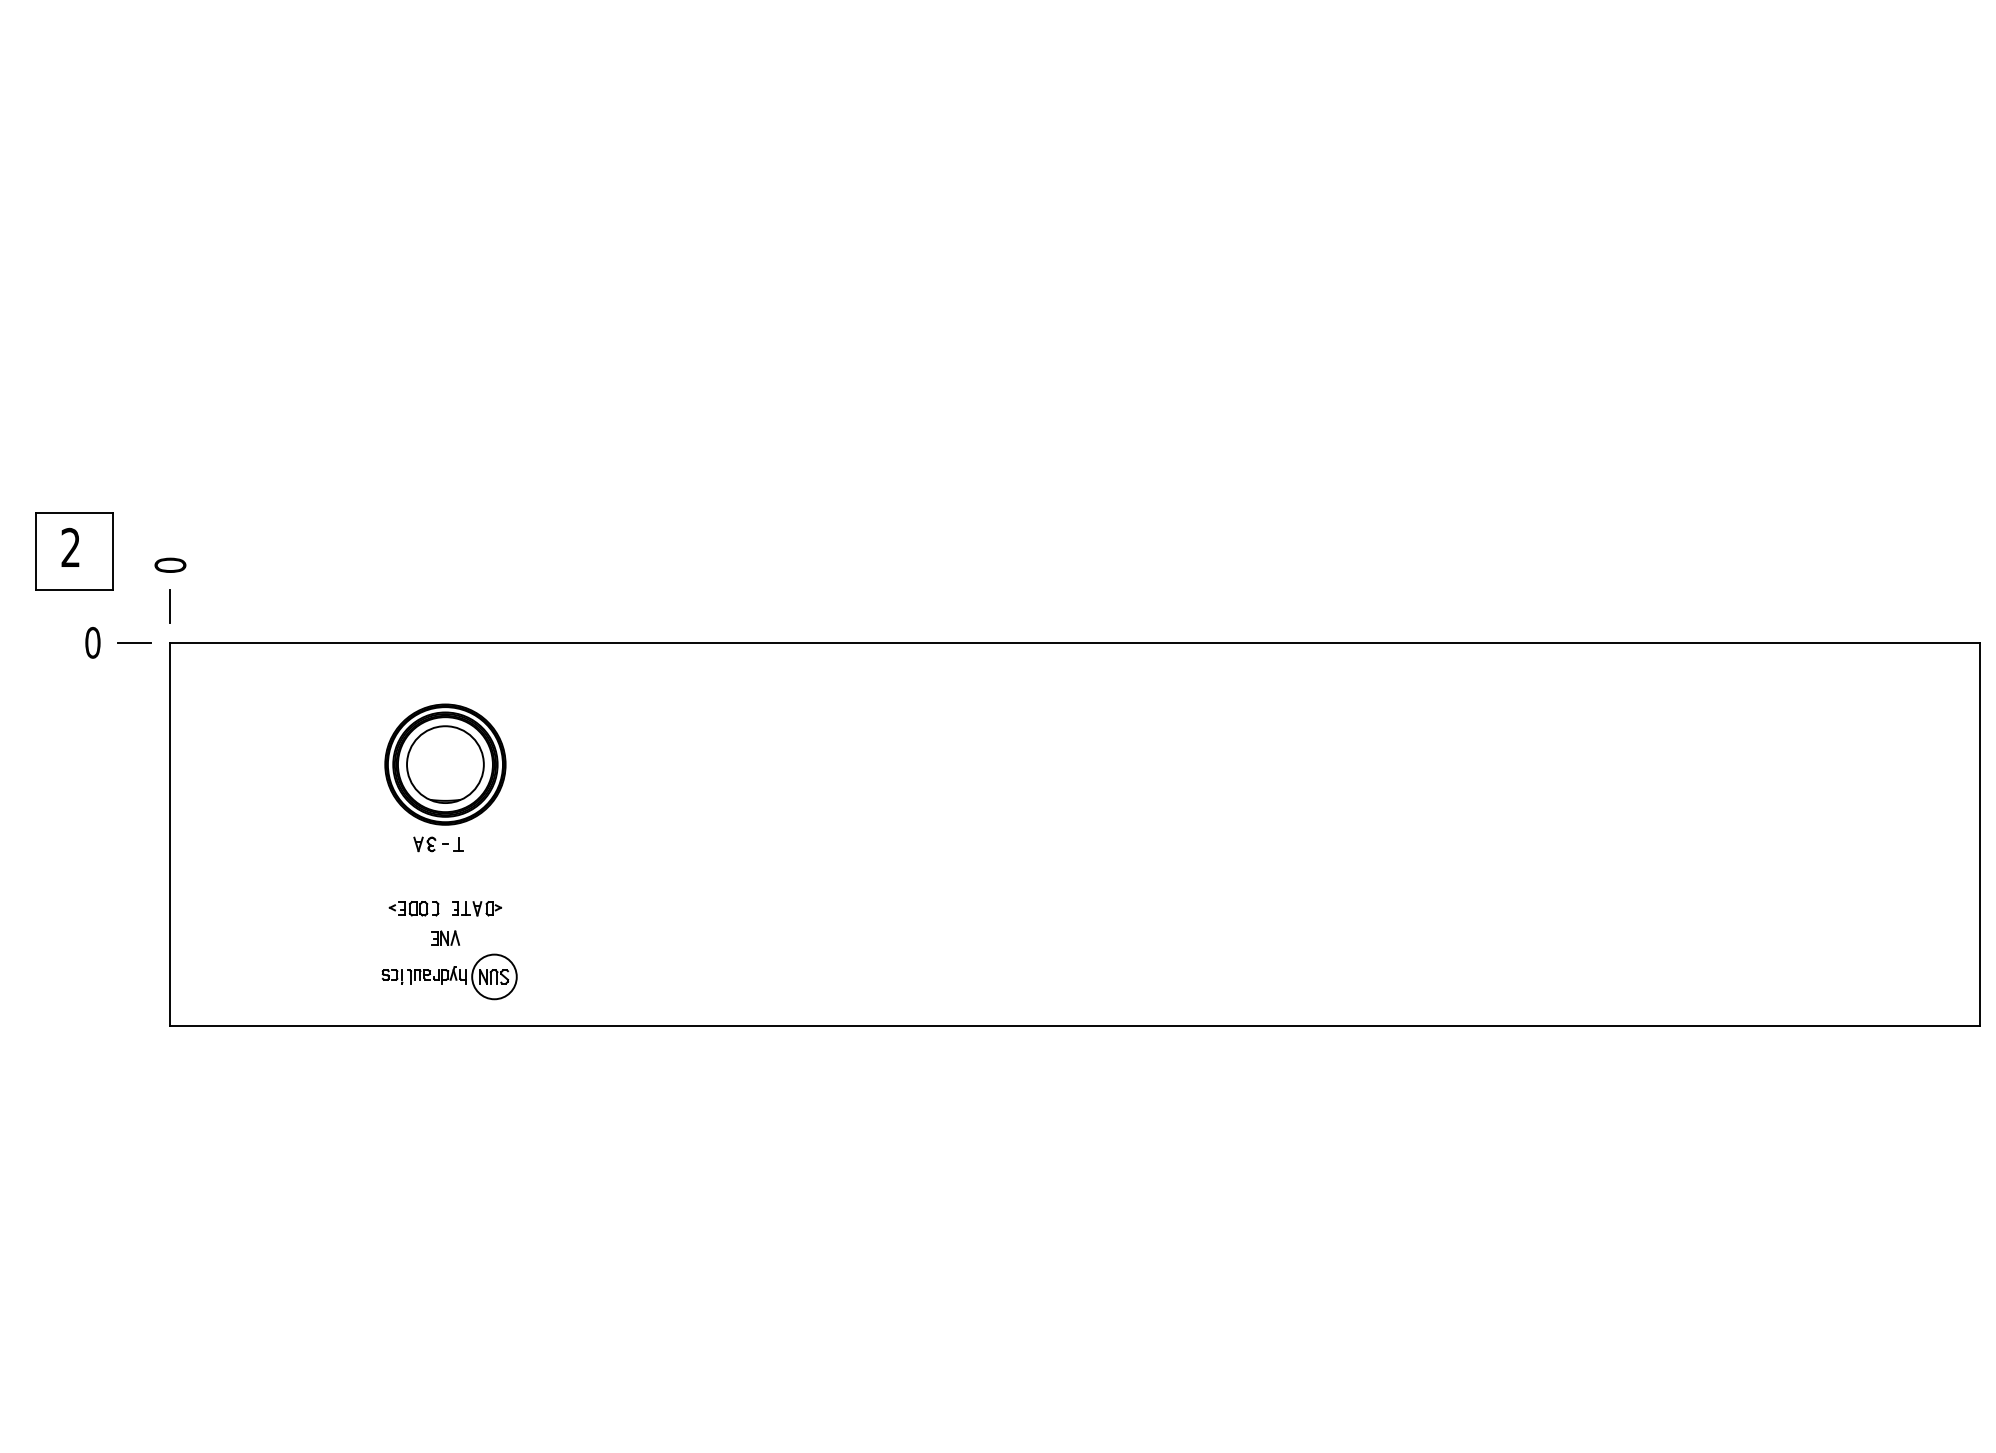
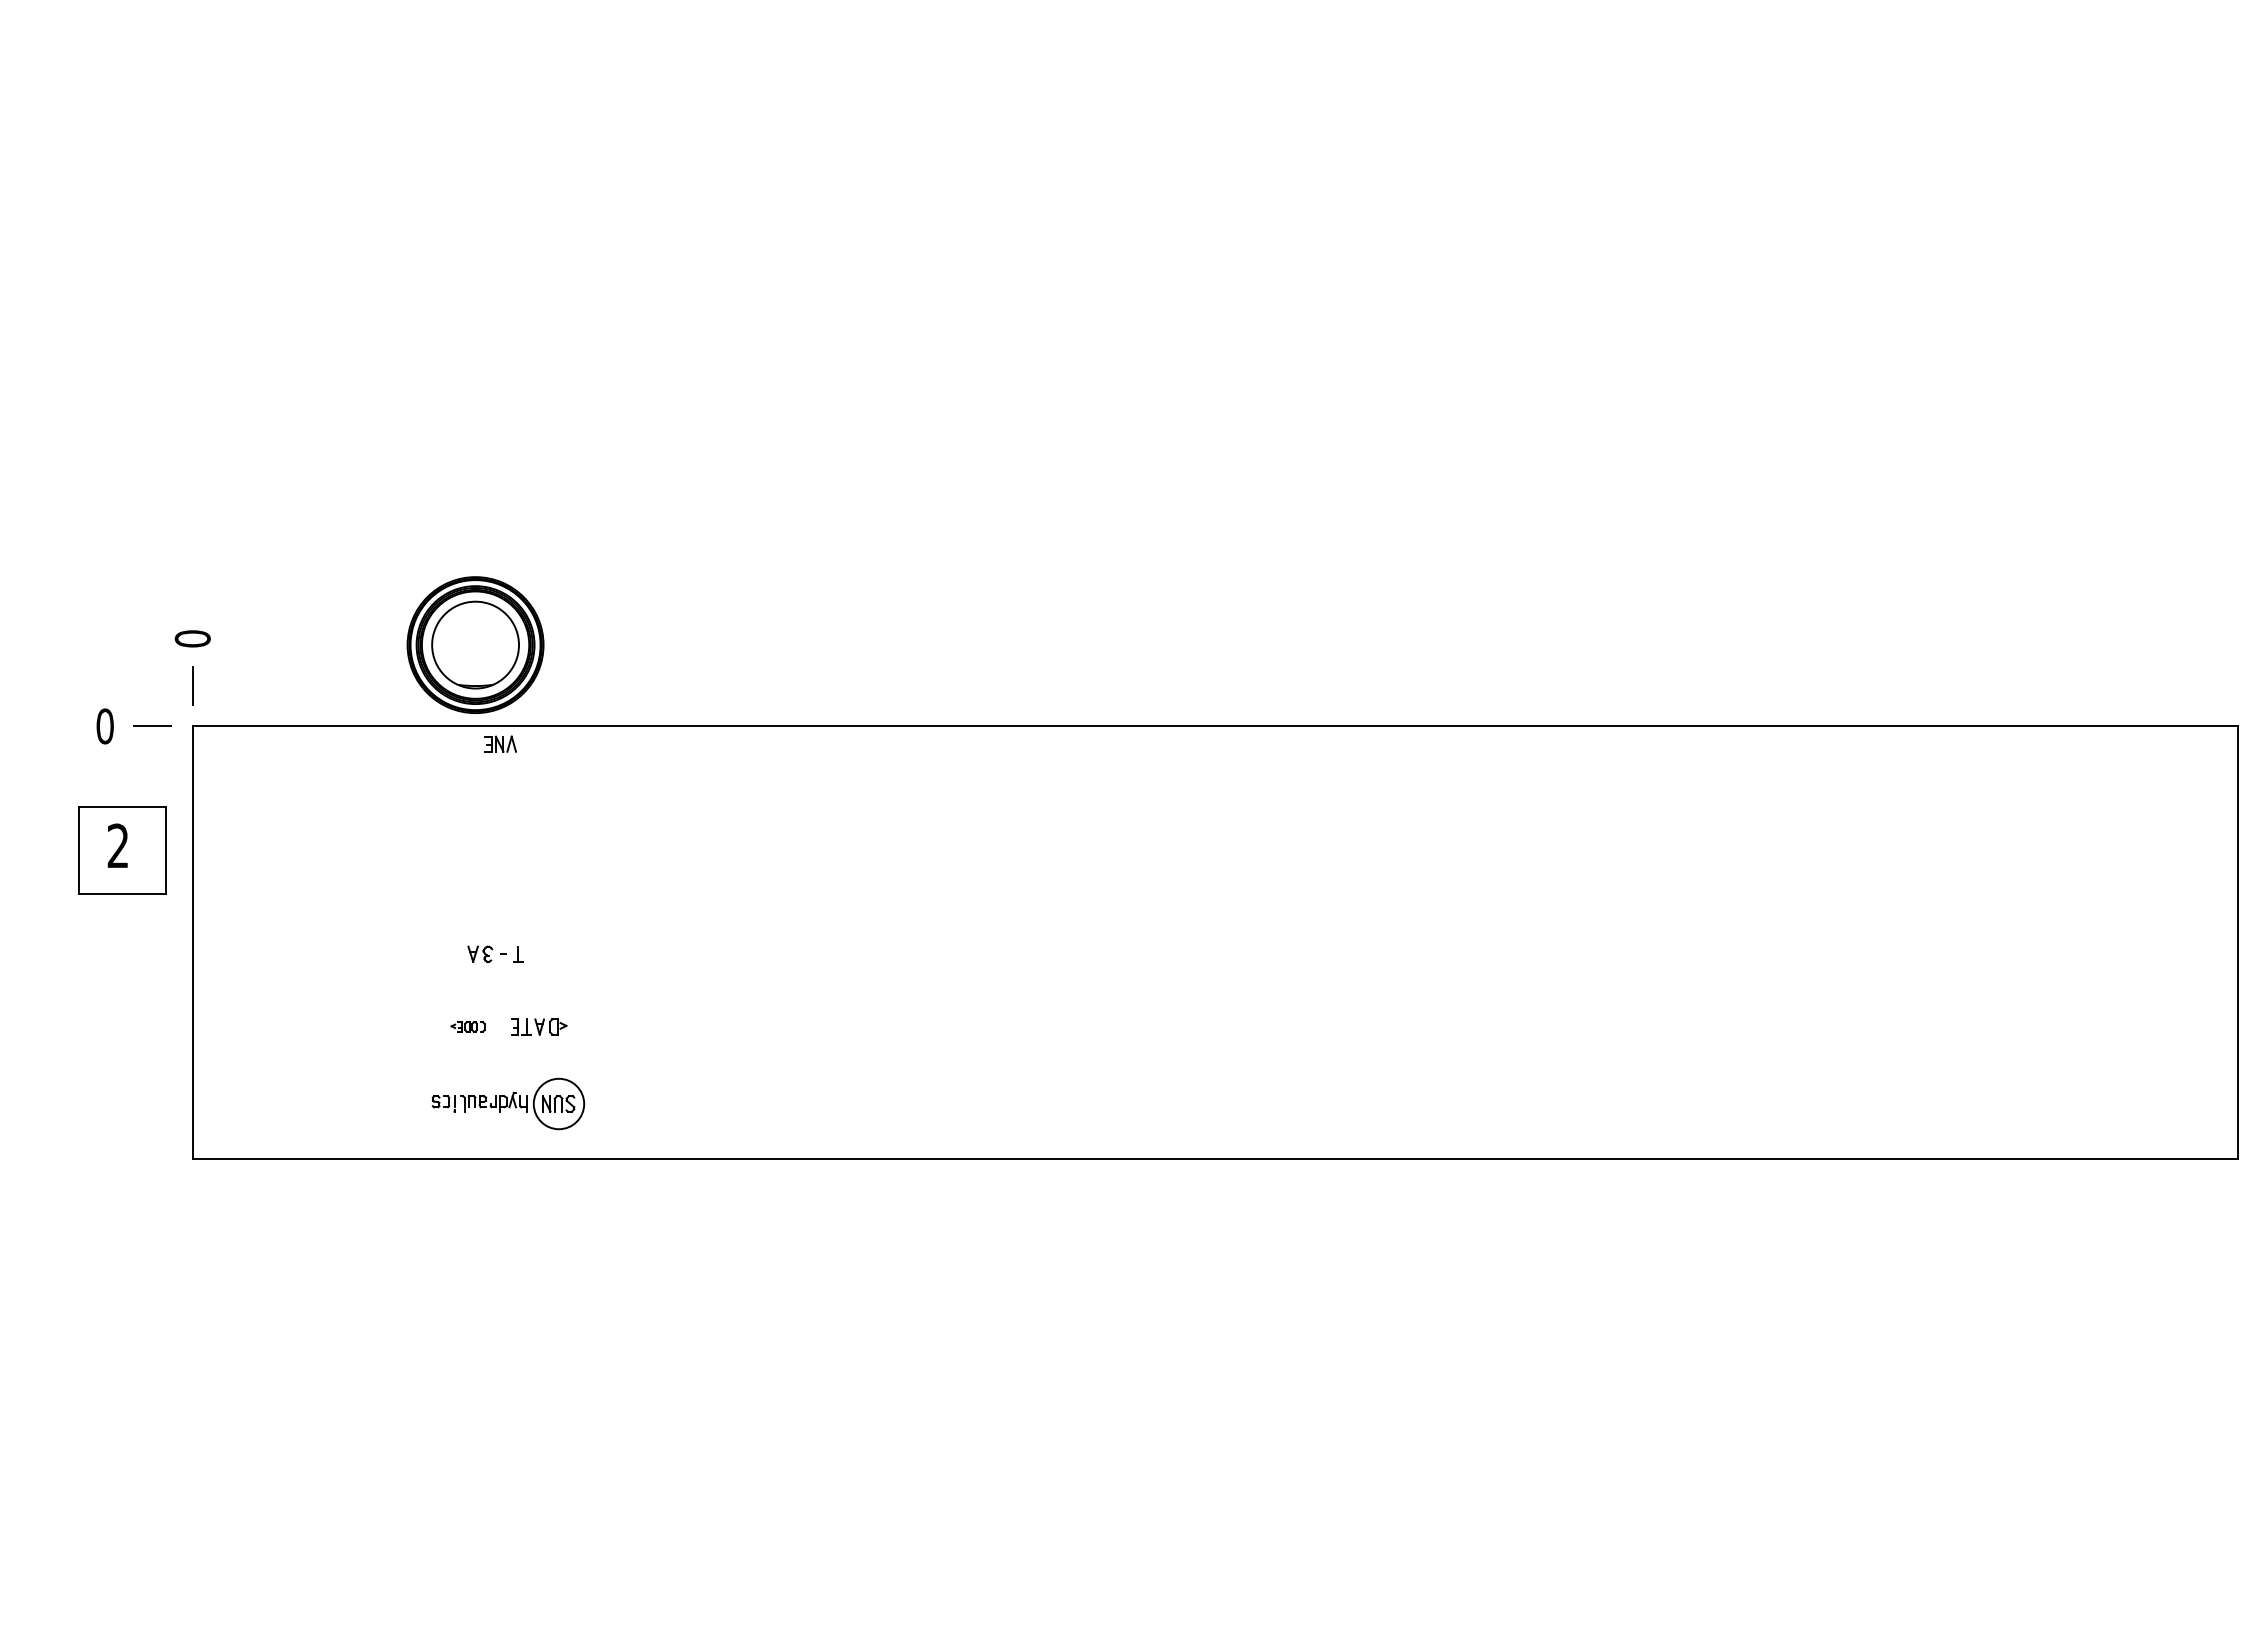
part: (74, 551) -> (122, 850), moved
part: (445, 764) -> (475, 644), moved
part: (413, 908) -> (467, 1026), size x0.6
part: (445, 937) -> (500, 743), moved

